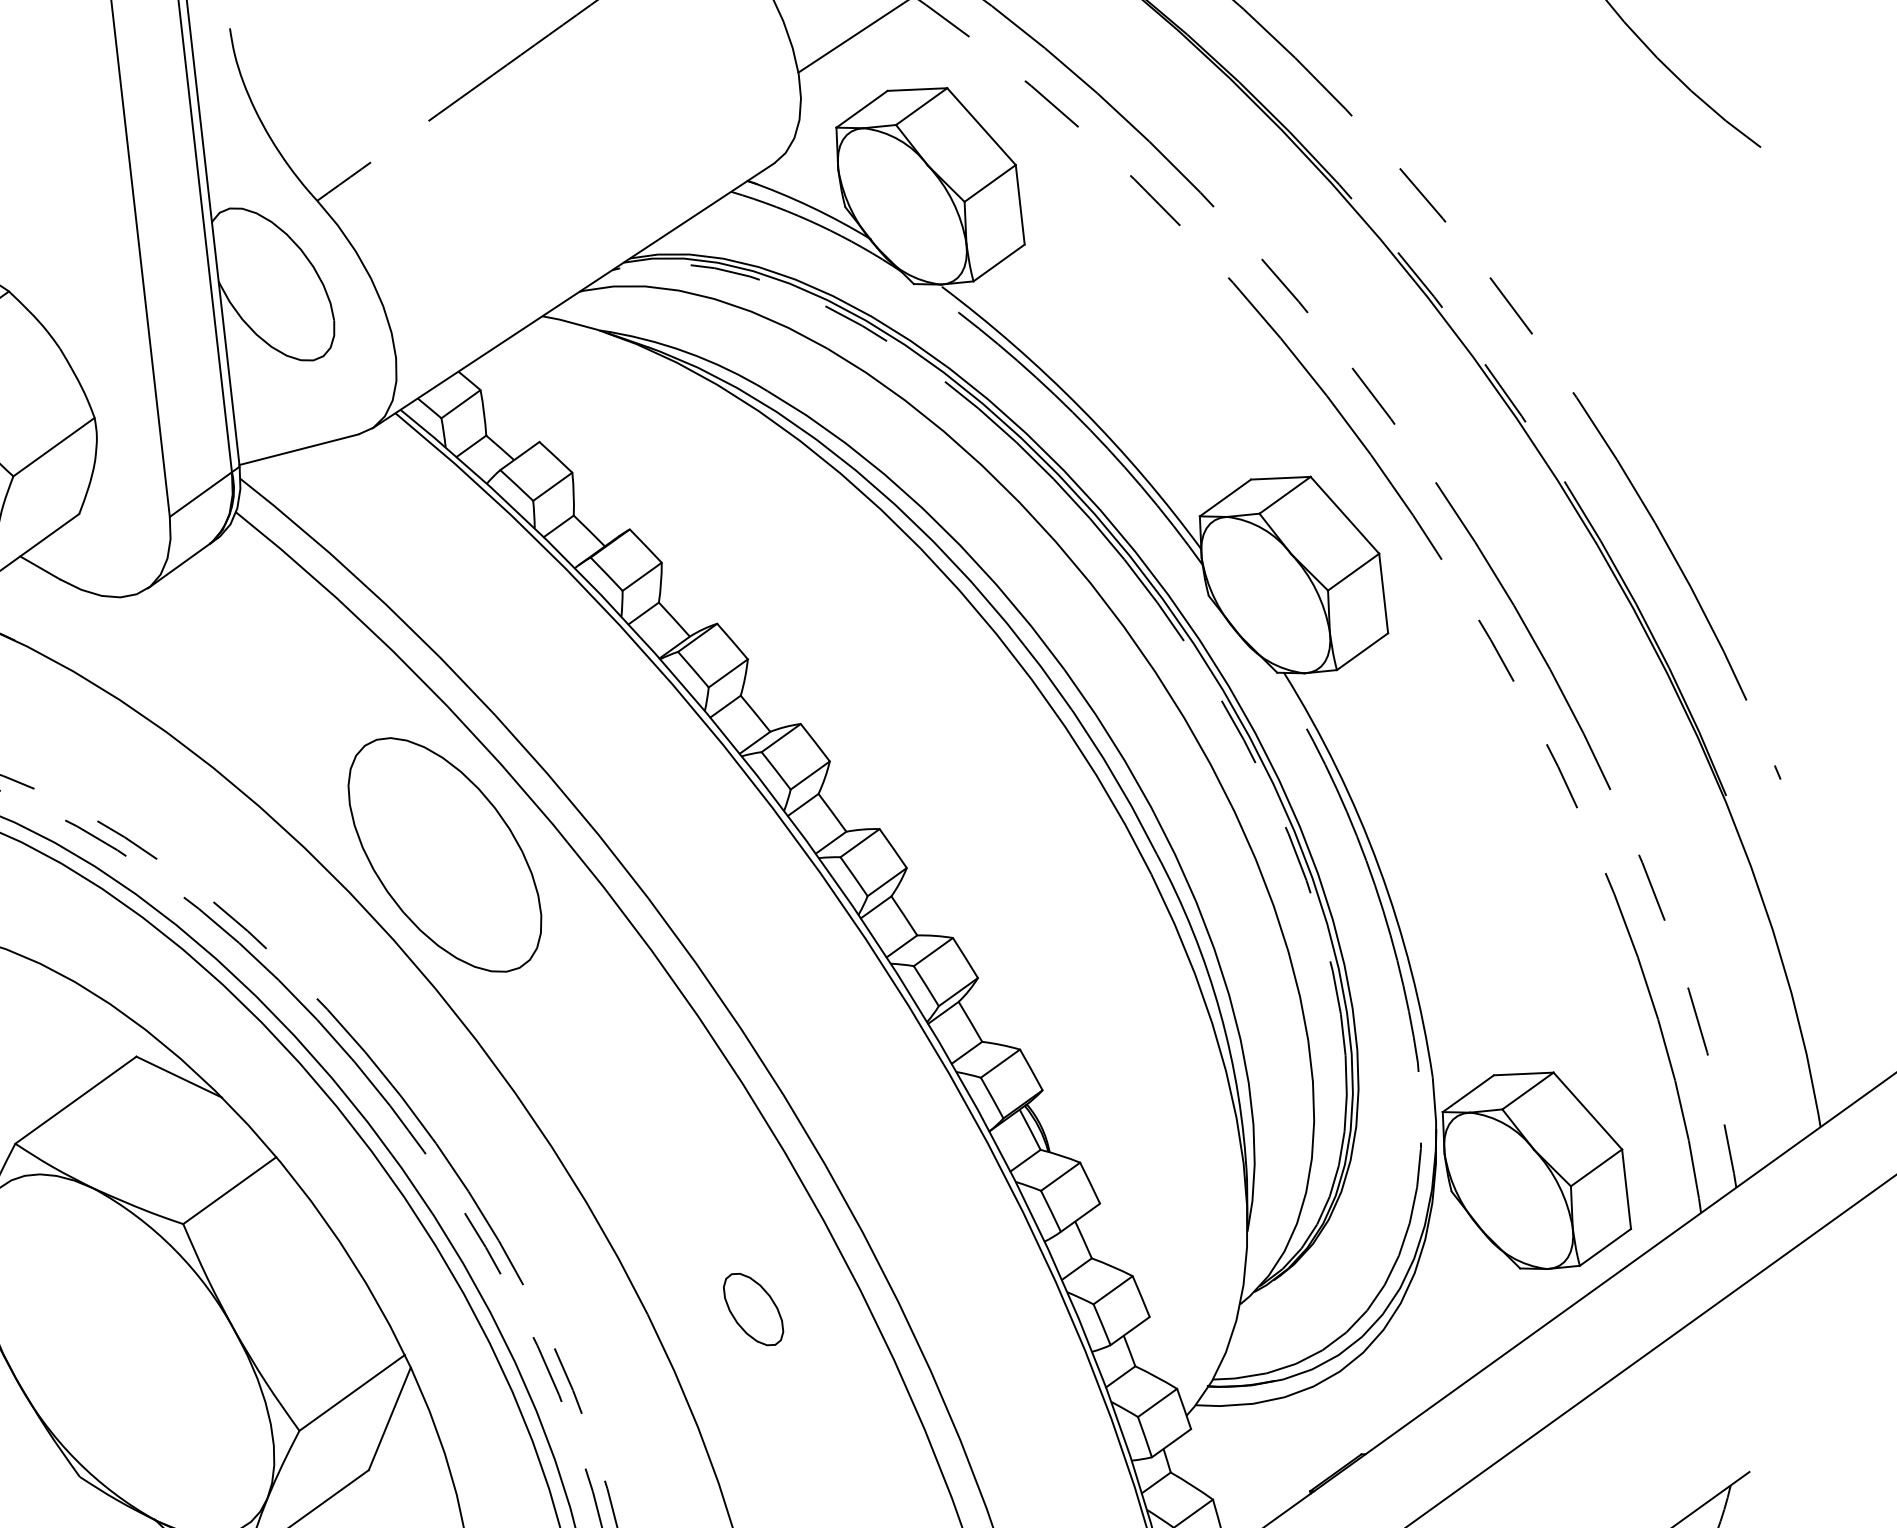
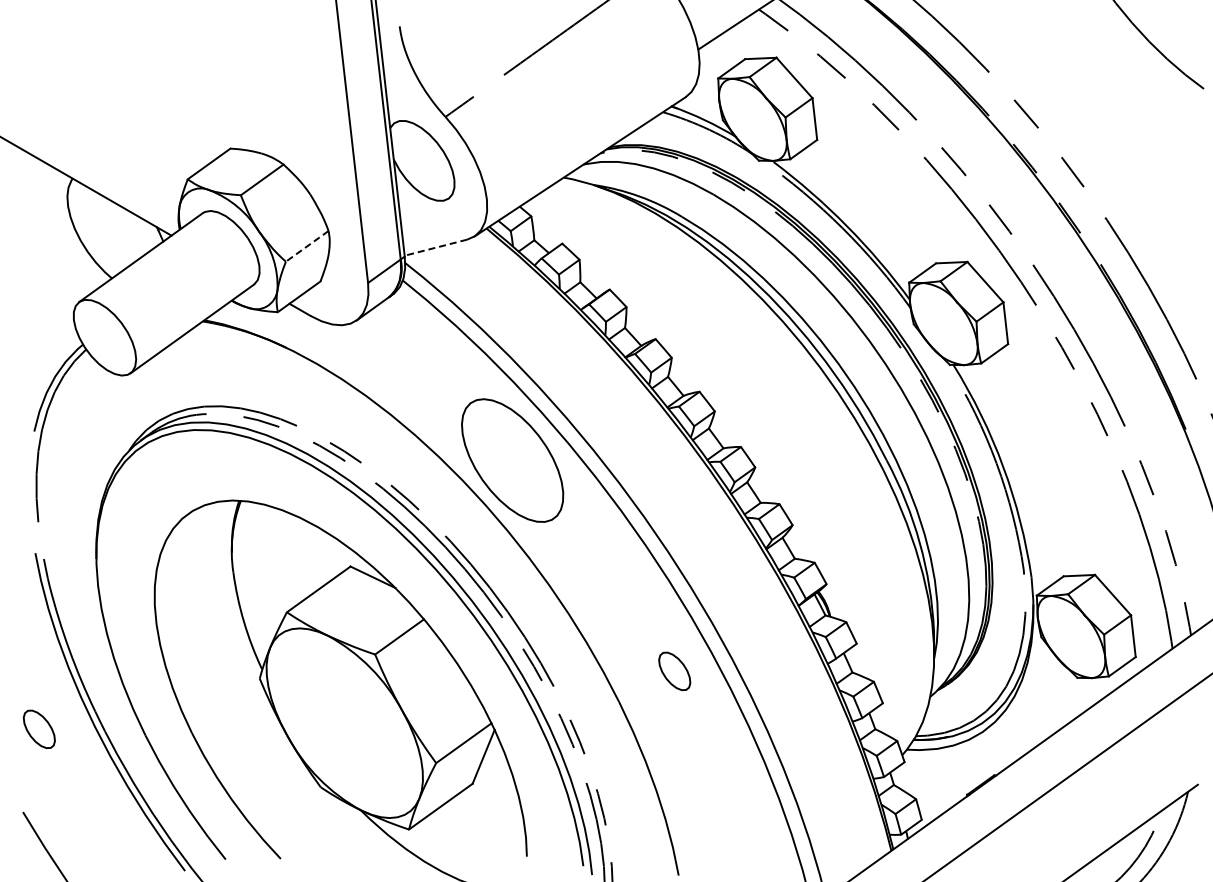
line: (52, 447) -> (306, 246), solid -> dashed
line: (298, 449) -> (435, 247), solid -> dashed
part: (753, 1307) -> (674, 670), moved

